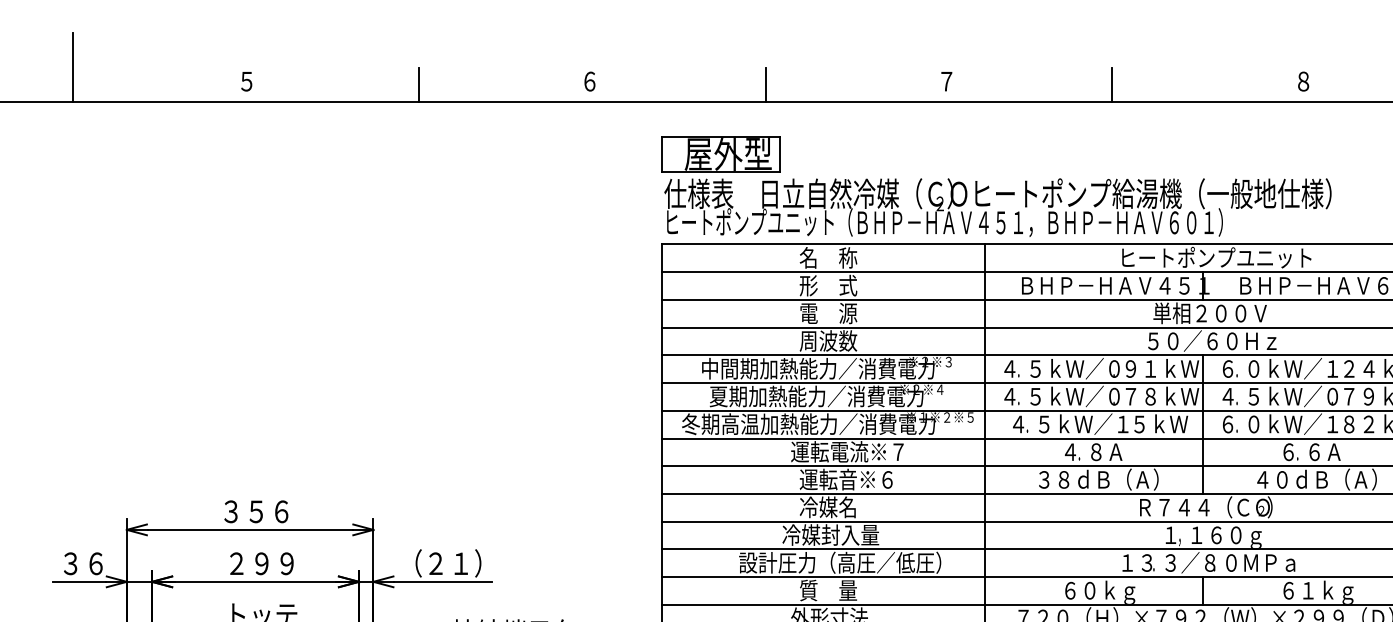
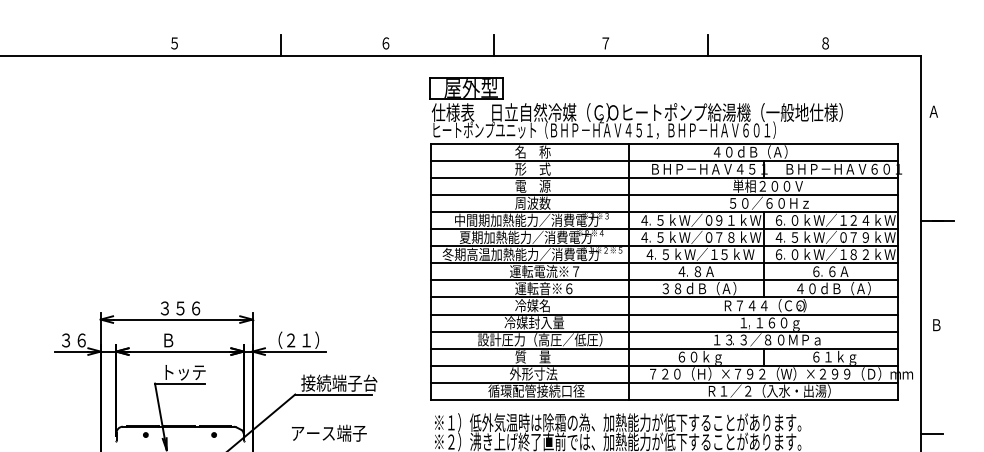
line: (72, 67) -> (67, 34), removed
text: (1217, 257) -> (772, 151), ヒートポンプユニット -> ４０ｄＢ（Ａ）
text: (261, 563) -> (183, 340), ２９９ -> Ｂ

